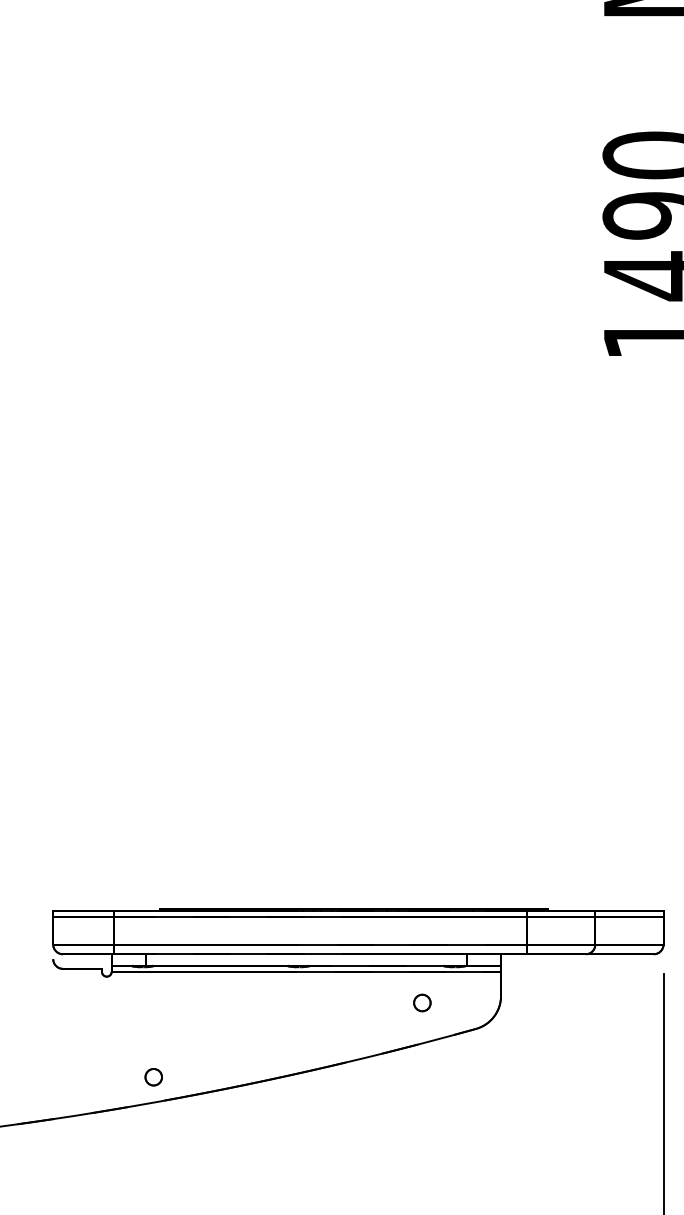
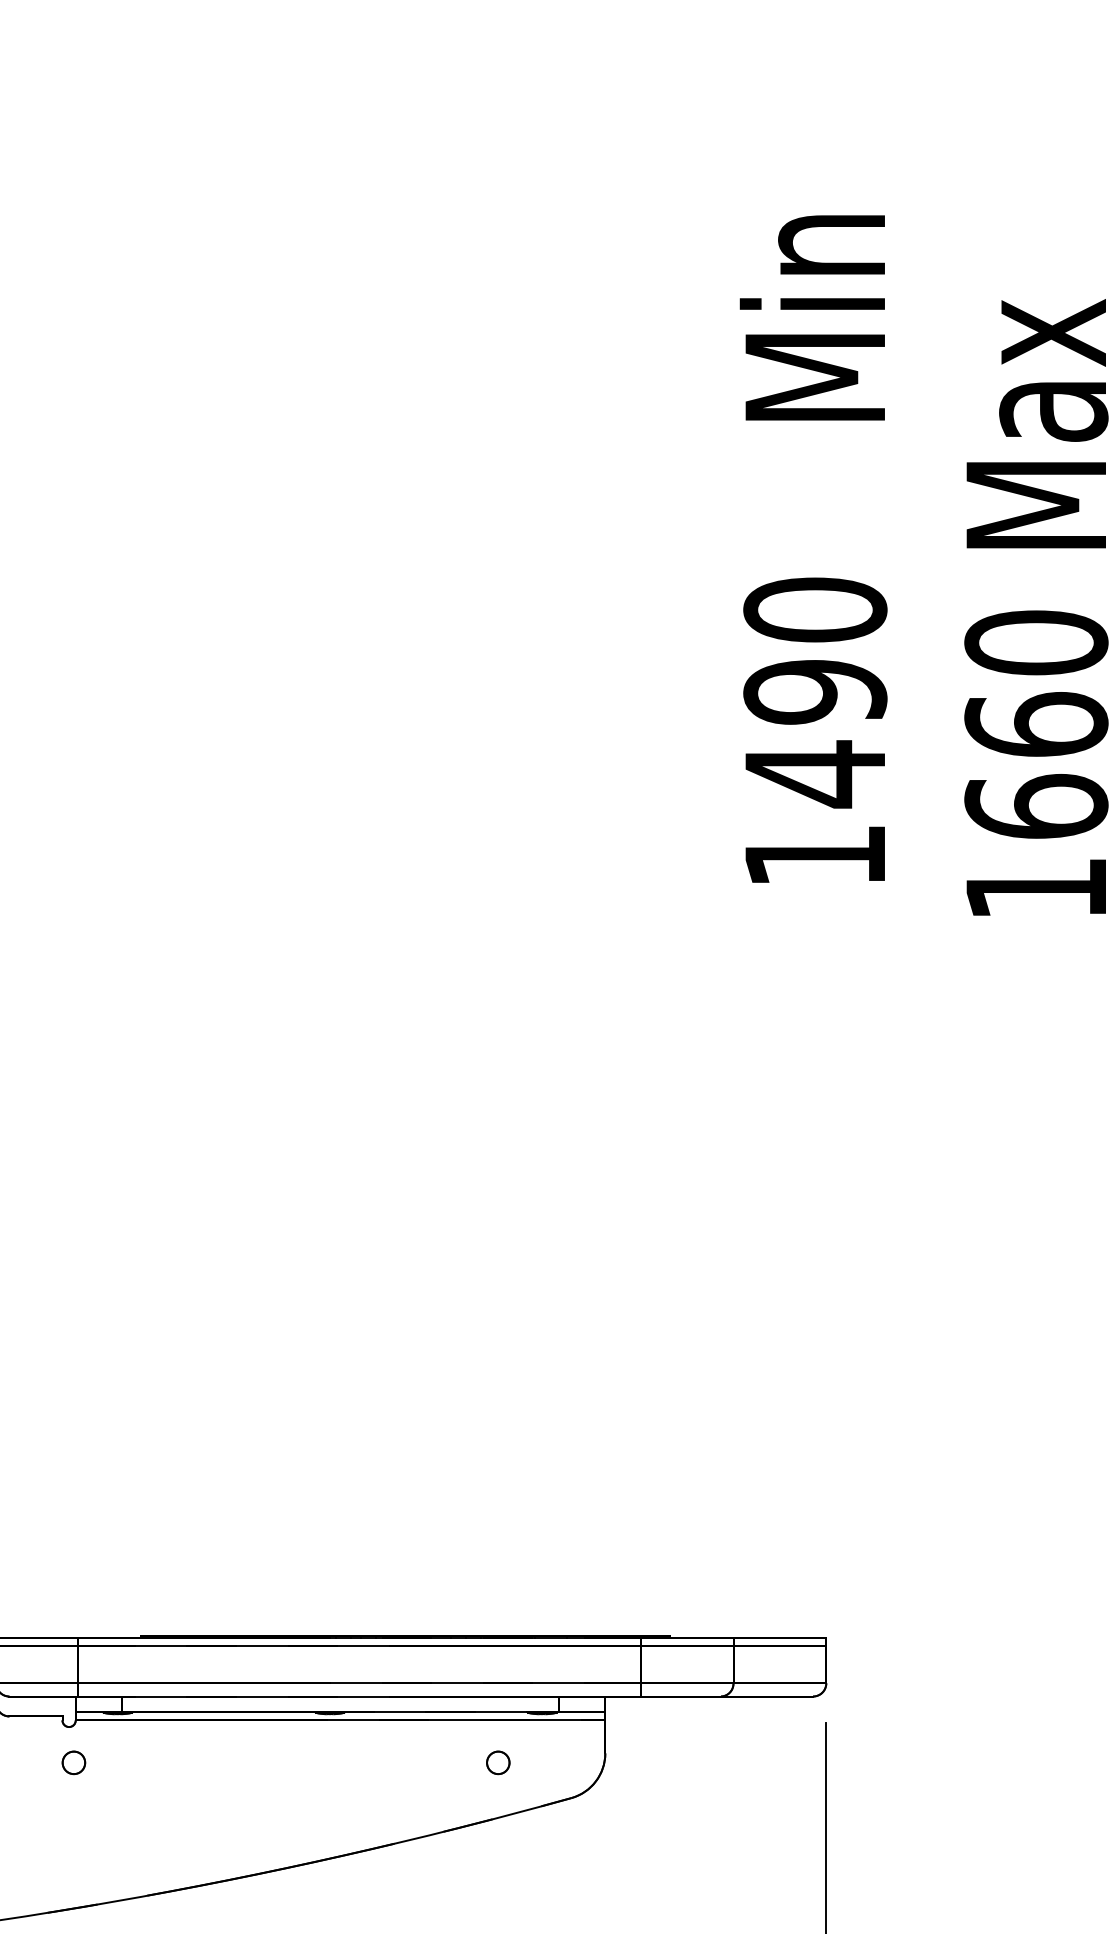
part: (153, 1076) -> (73, 1762), moved

